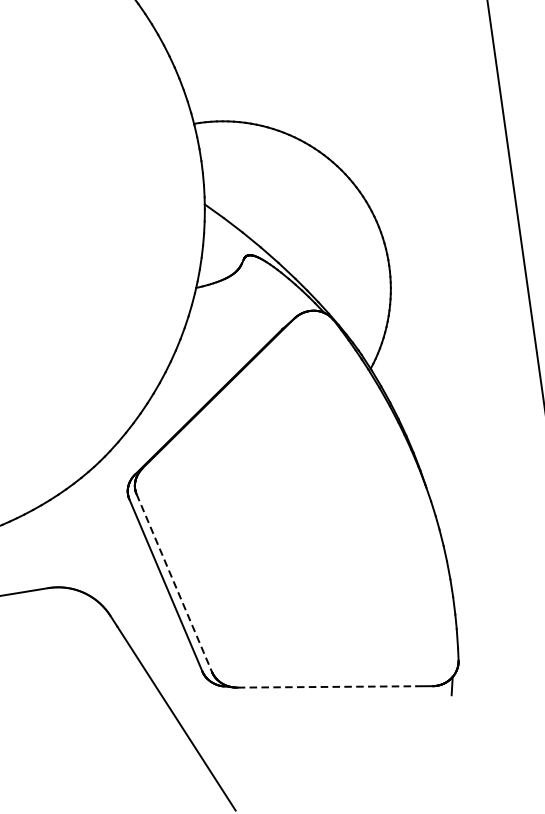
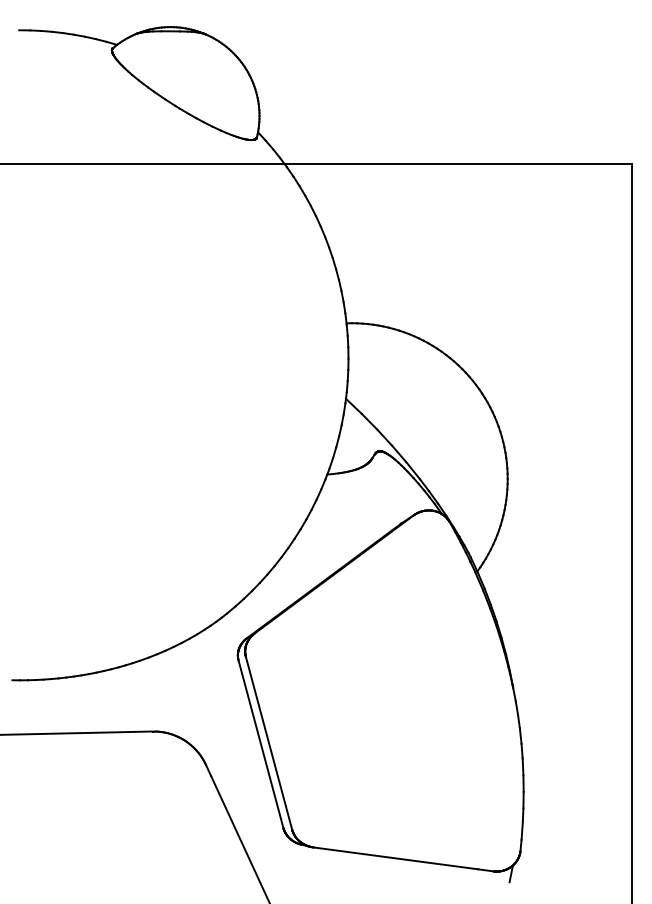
line: (174, 583) -> (269, 743), dashed -> solid
line: (327, 686) -> (396, 858), dashed -> solid

